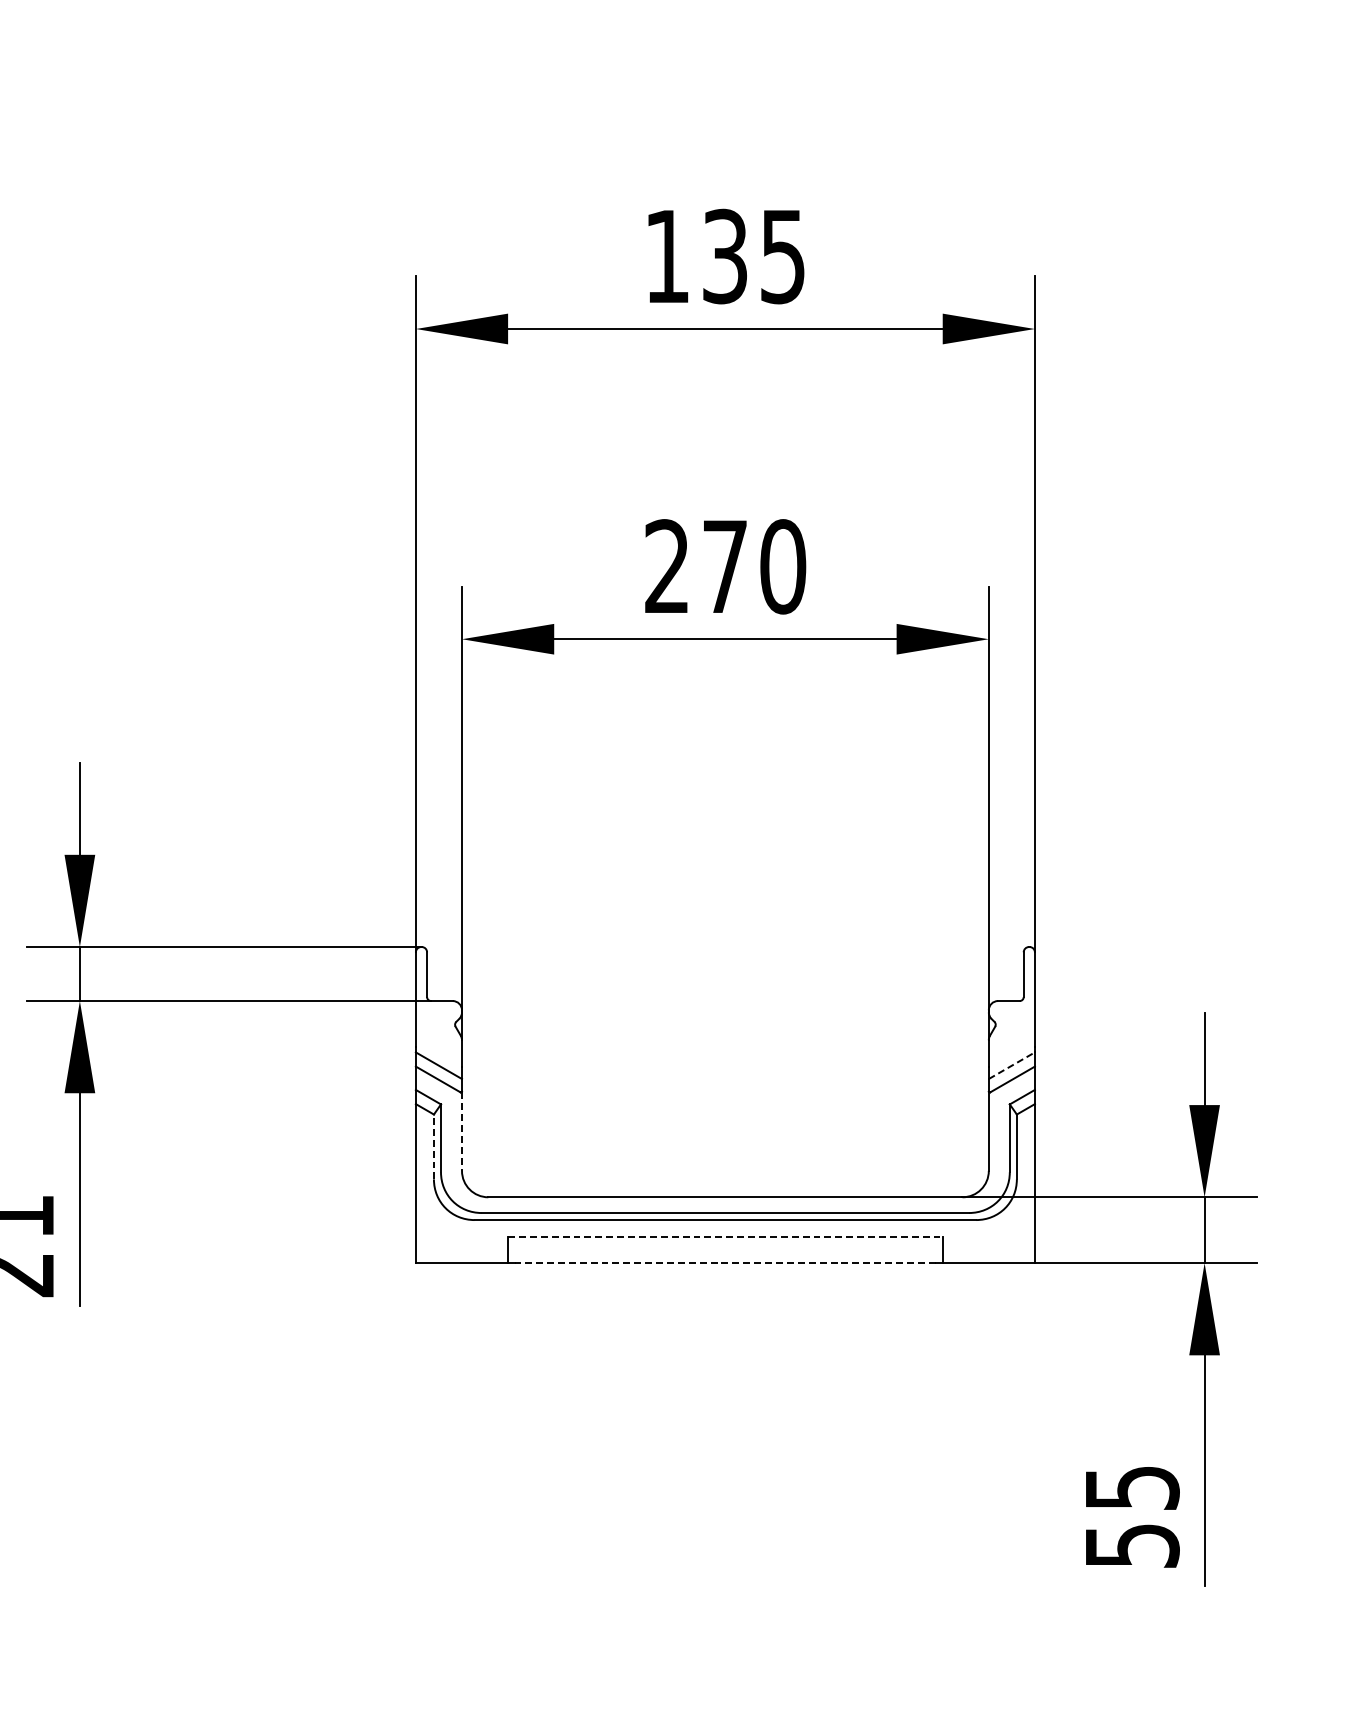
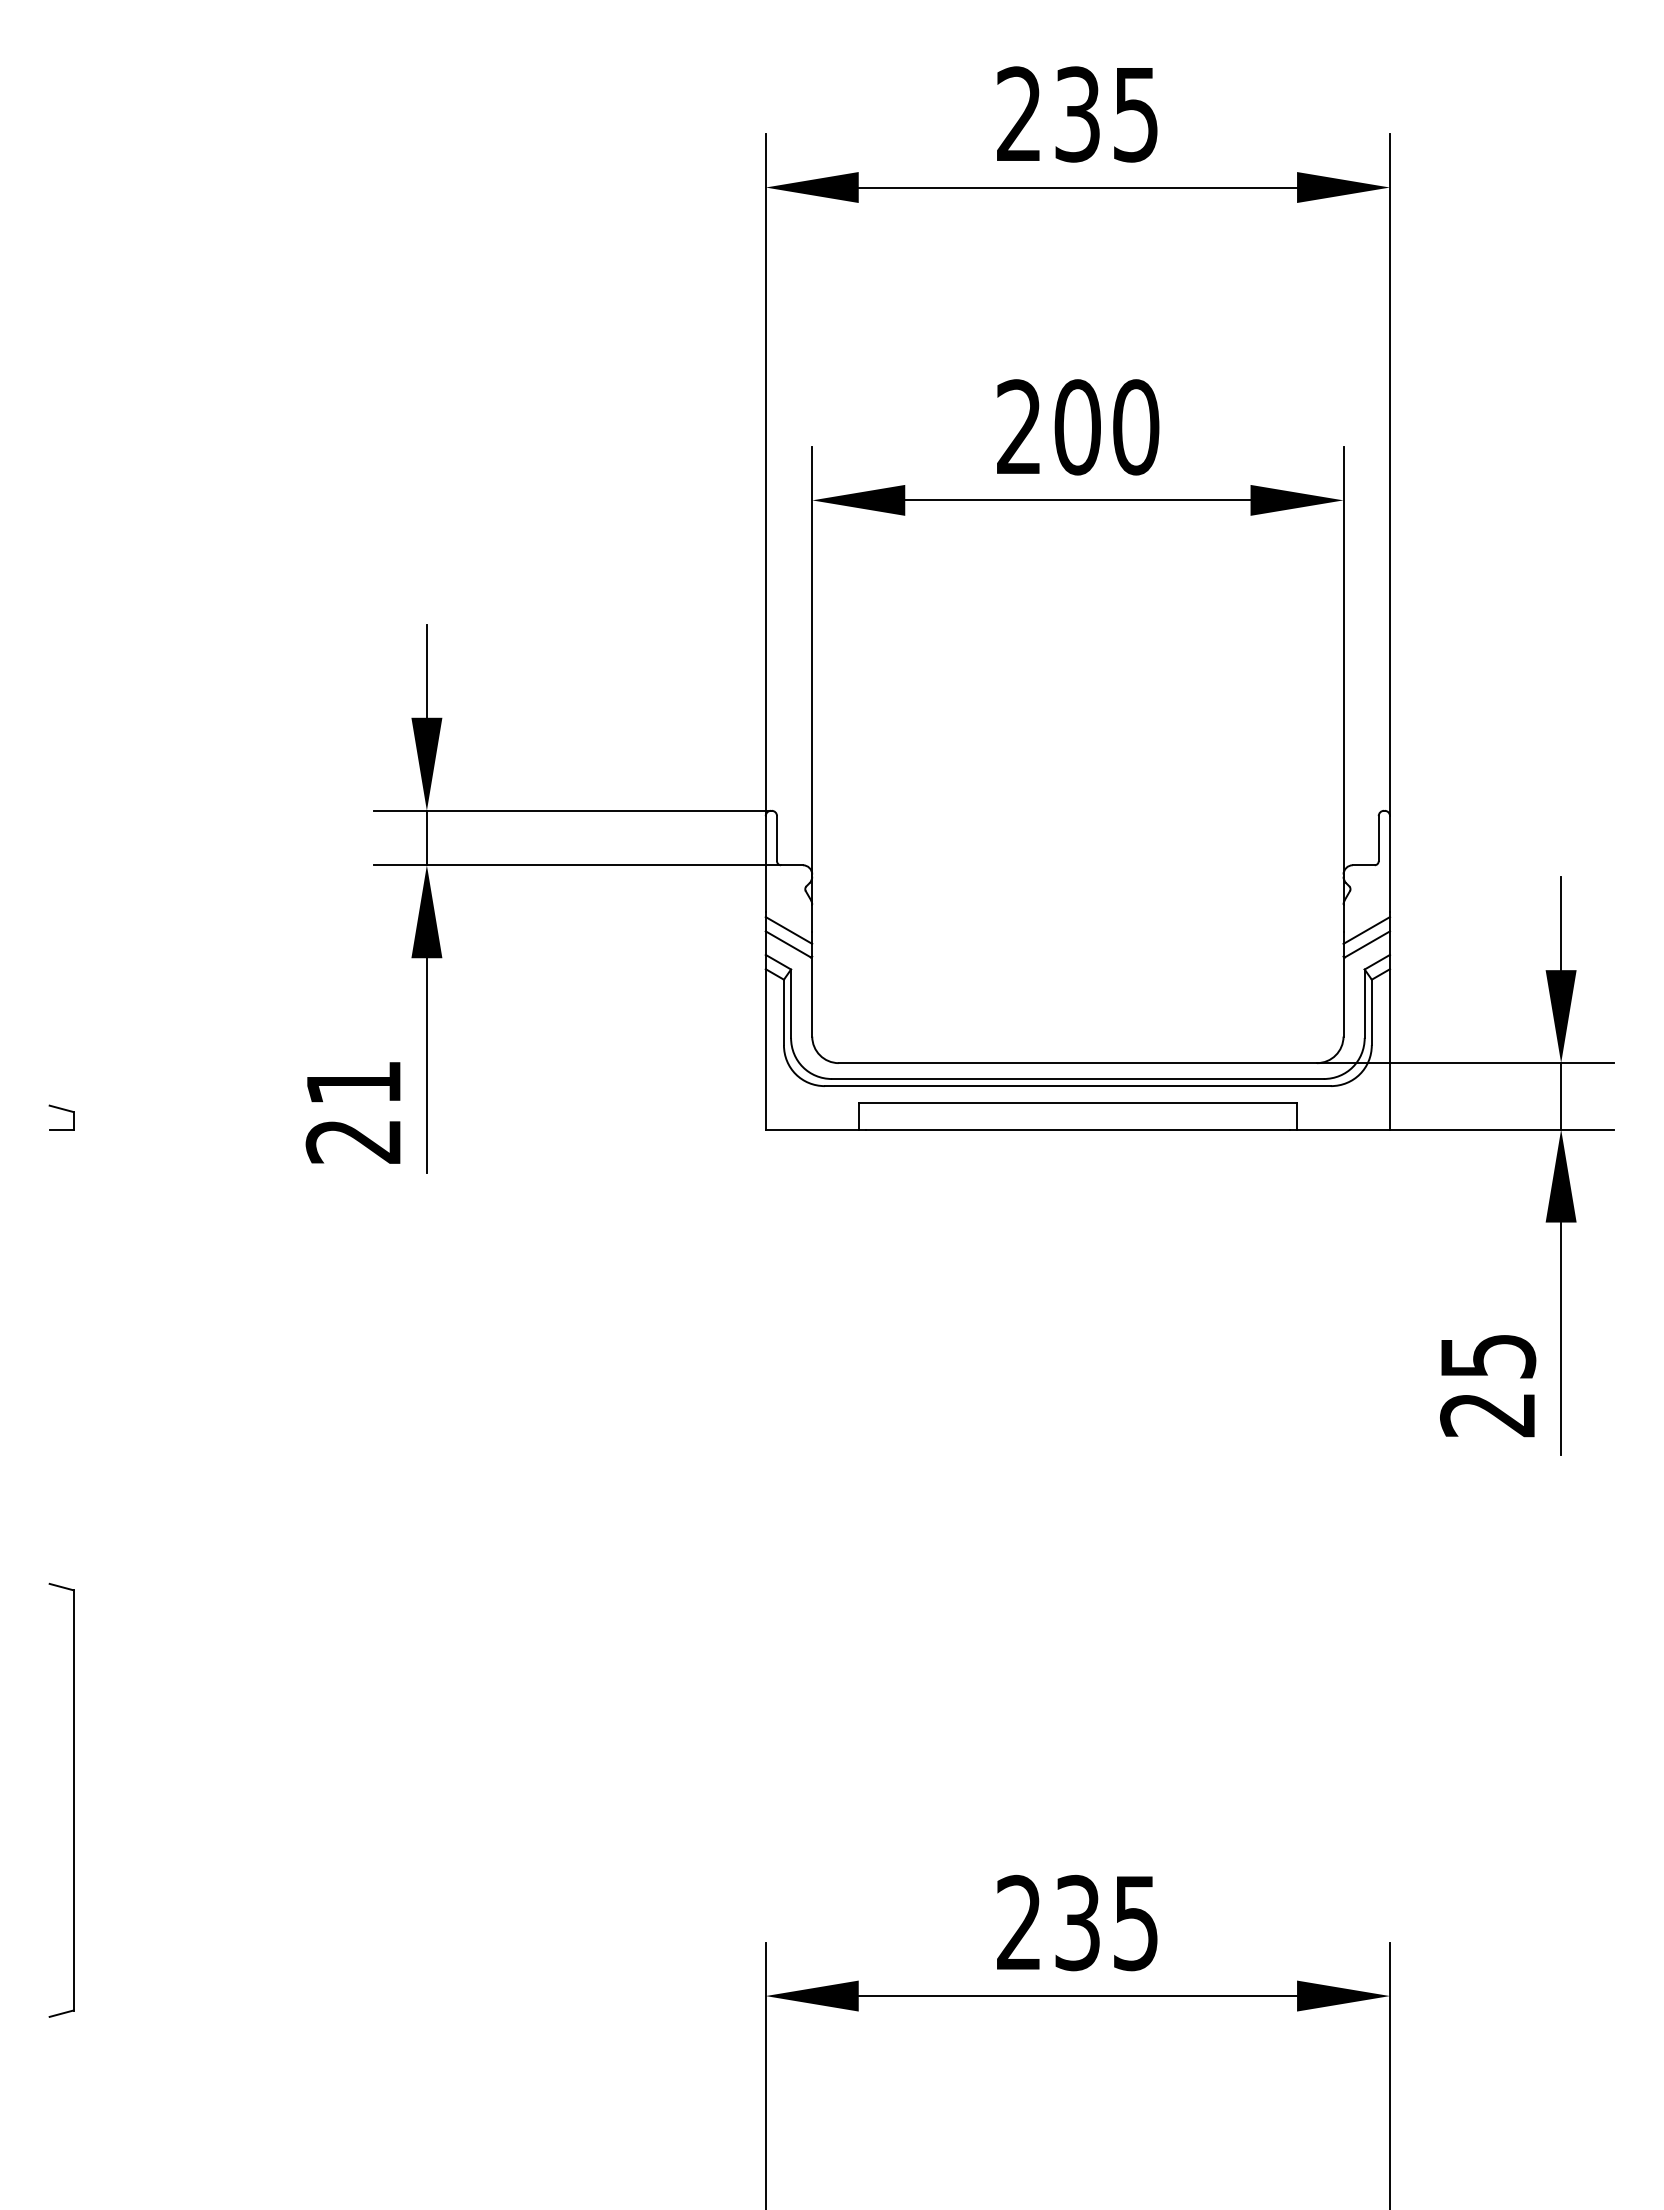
text: (666, 255) -> (1018, 113), 135 -> 235
text: (725, 566) -> (1077, 427), 270 -> 200
line: (1011, 1065) -> (1366, 930), dashed -> solid
line: (462, 1131) -> (812, 996), dashed -> solid
line: (433, 1147) -> (783, 1012), dashed -> solid
line: (726, 1237) -> (1078, 1103), dashed -> solid
line: (725, 1263) -> (1077, 1129), dashed -> solid
text: (1132, 1546) -> (1488, 1415), 55 -> 25

